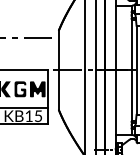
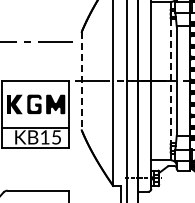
line: (58, 70) -> (81, 81), solid -> dashed
line: (132, 70) -> (171, 81), solid -> dashed

